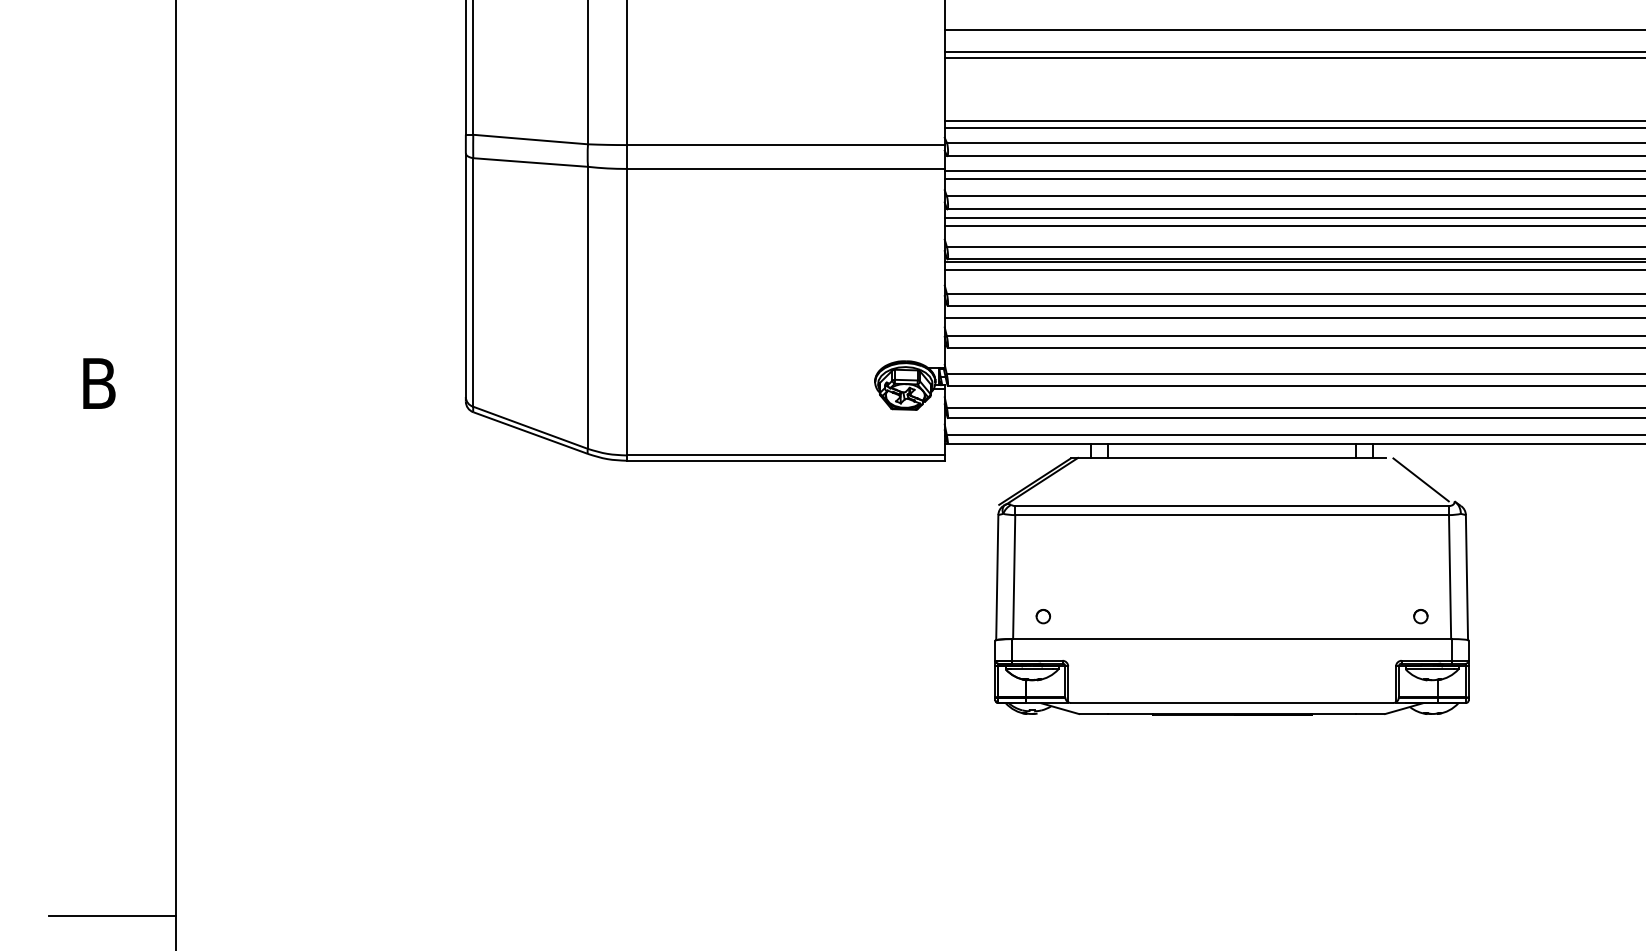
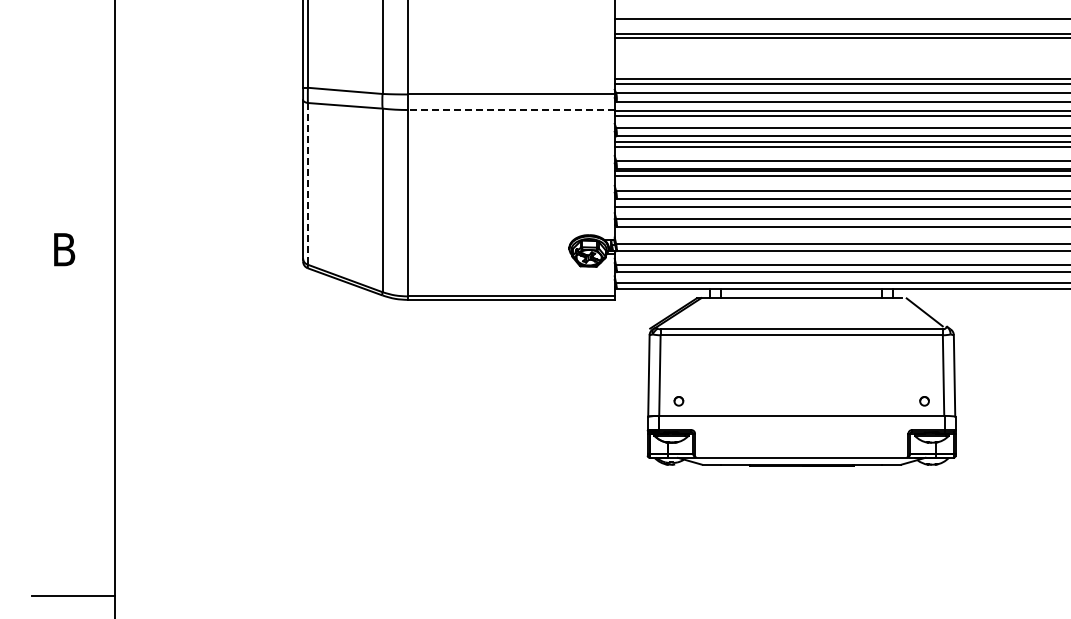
line: (786, 169) -> (511, 110), solid -> dashed
line: (472, 281) -> (307, 183), solid -> dashed

